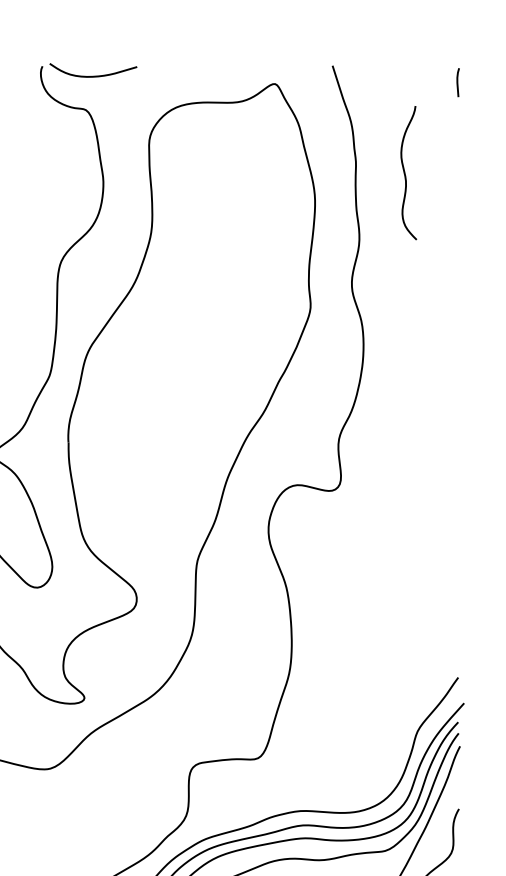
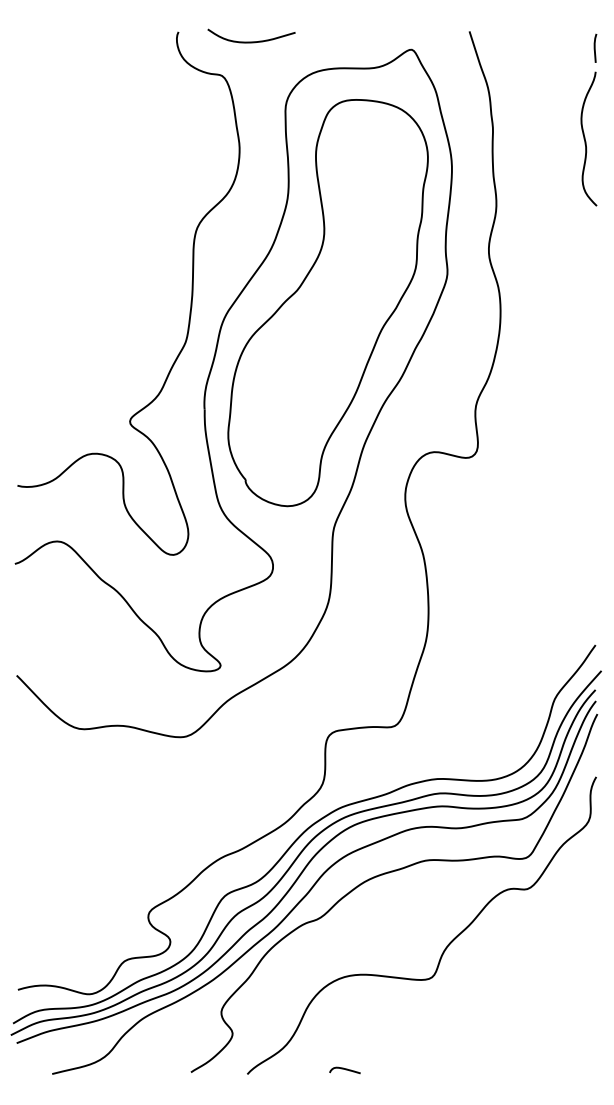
curve: (93, 75) -> (251, 41), moved
curve: (405, 172) -> (585, 138), moved
part: (191, 337) -> (327, 303), added

